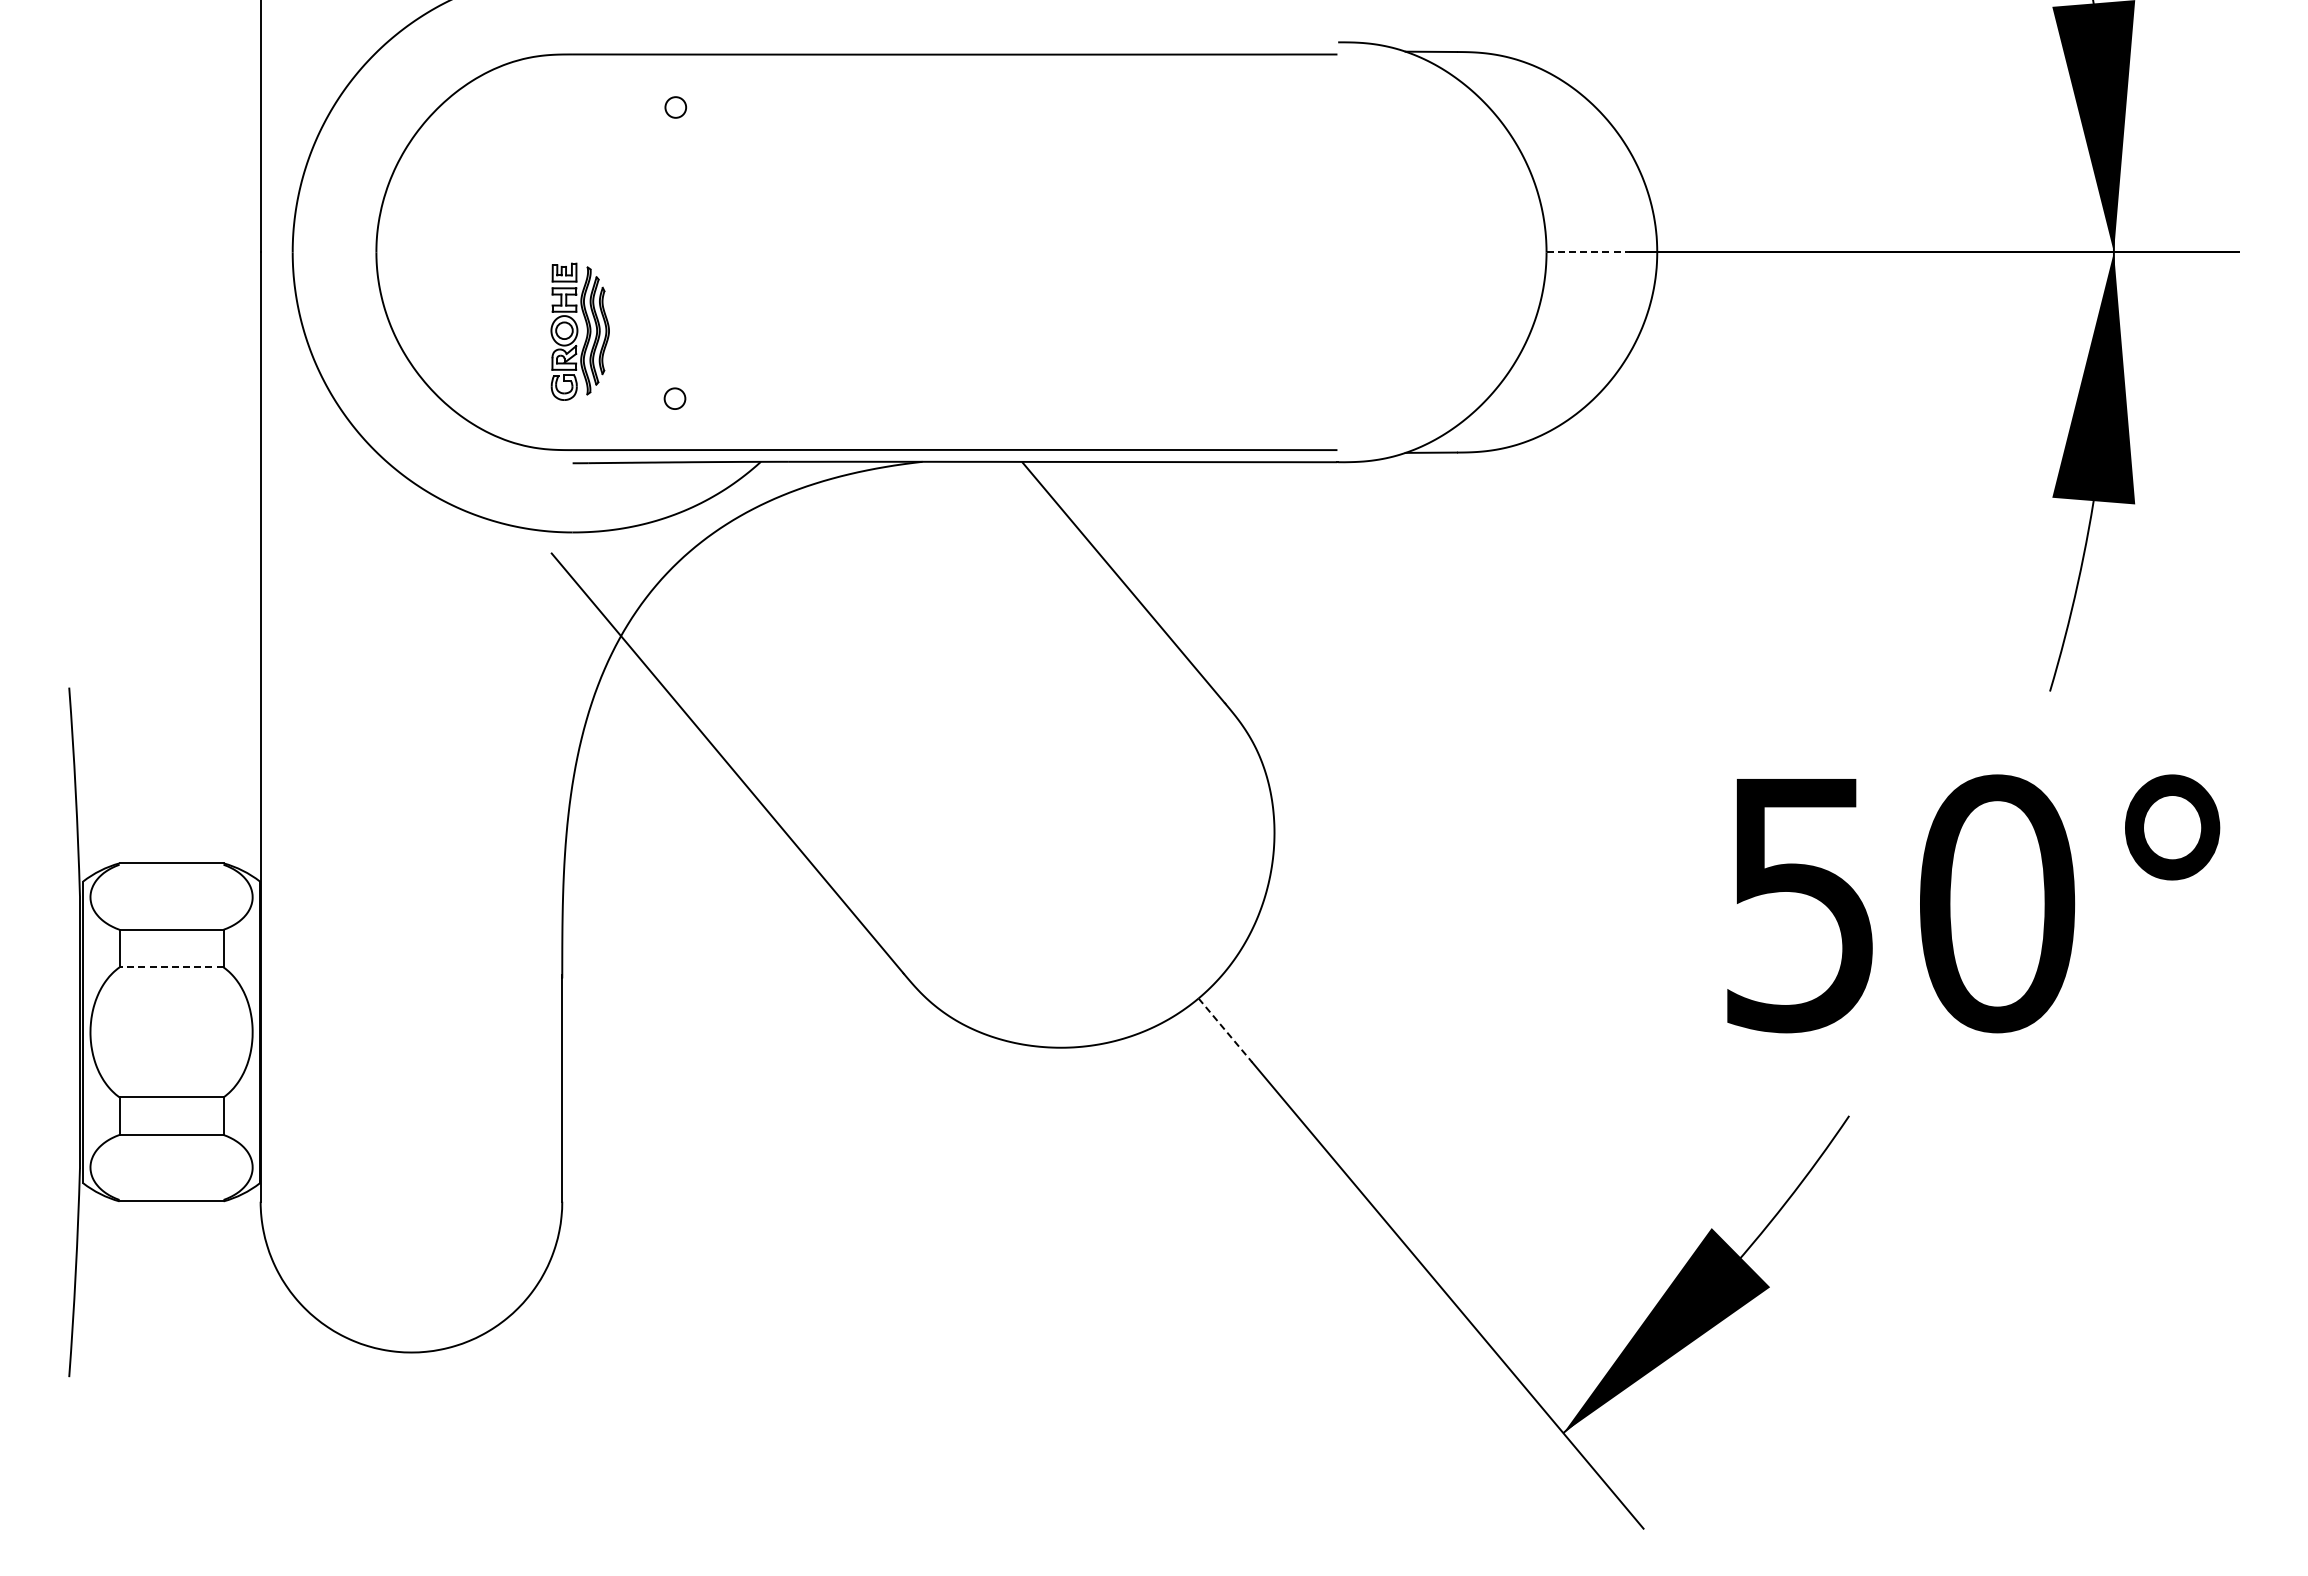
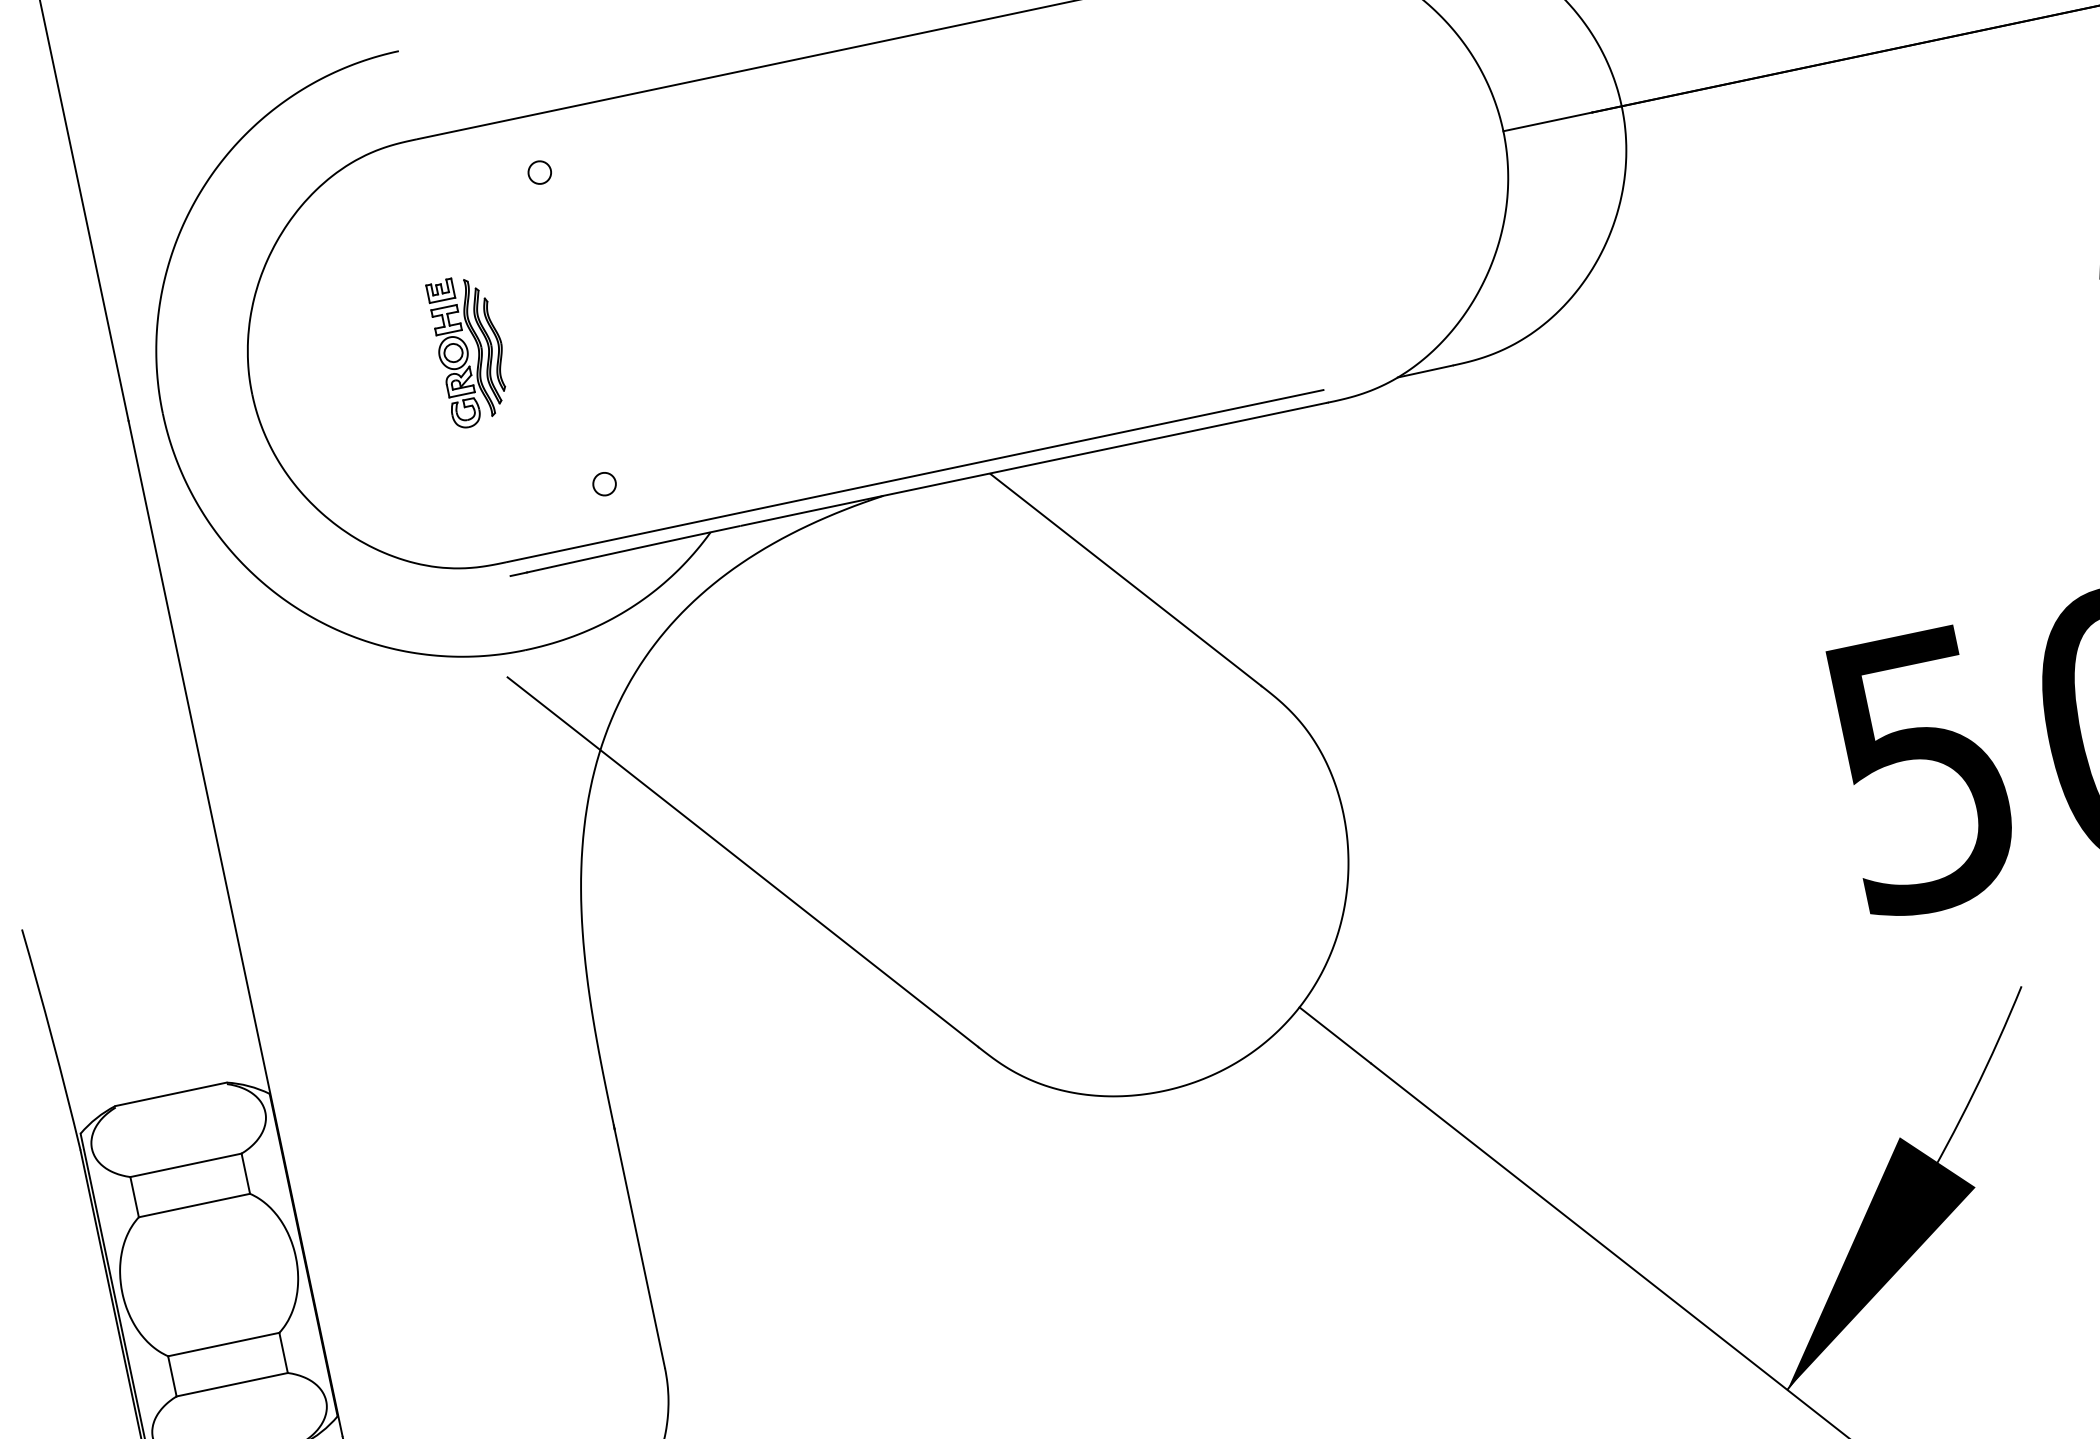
line: (1588, 252) -> (1548, 122), dashed -> solid
part: (579, 331) -> (469, 350), moved
line: (171, 967) -> (194, 1205), dashed -> solid
line: (1225, 1030) -> (1335, 1035), dashed -> solid

